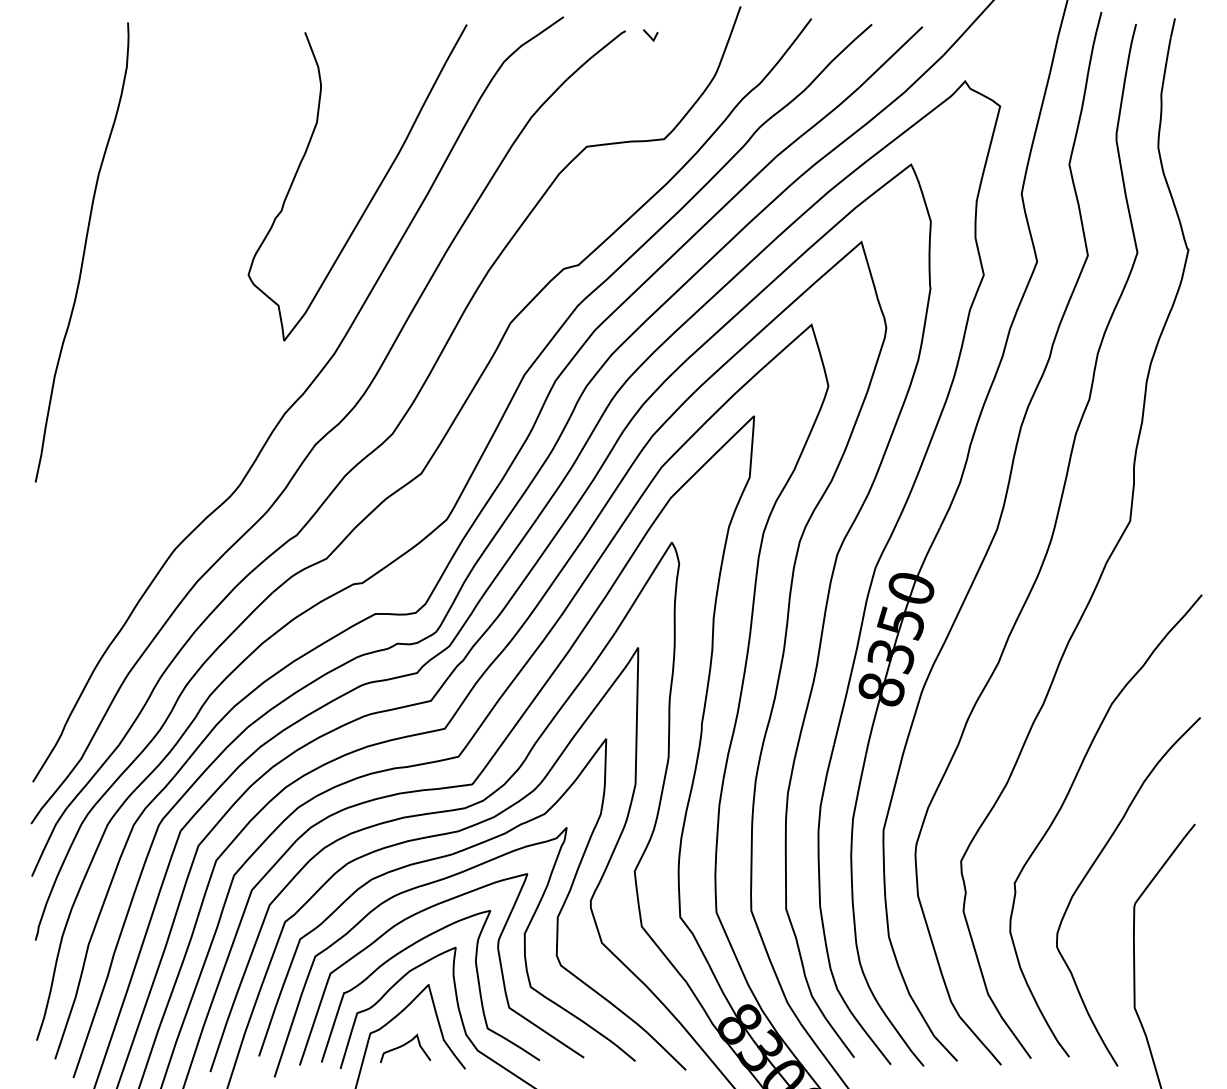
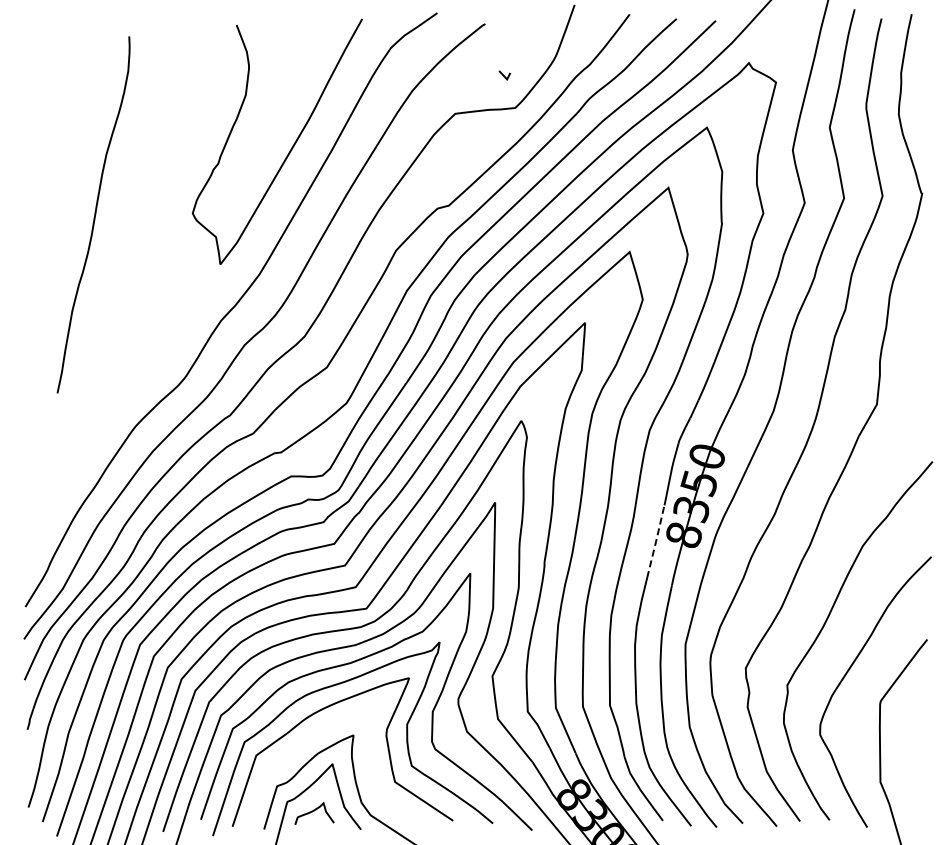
line: (650, 35) -> (504, 75), moved
curve: (83, 251) -> (94, 214), moved
line: (844, 699) -> (655, 542), solid -> dashed
curve: (410, 947) -> (318, 735), removed

